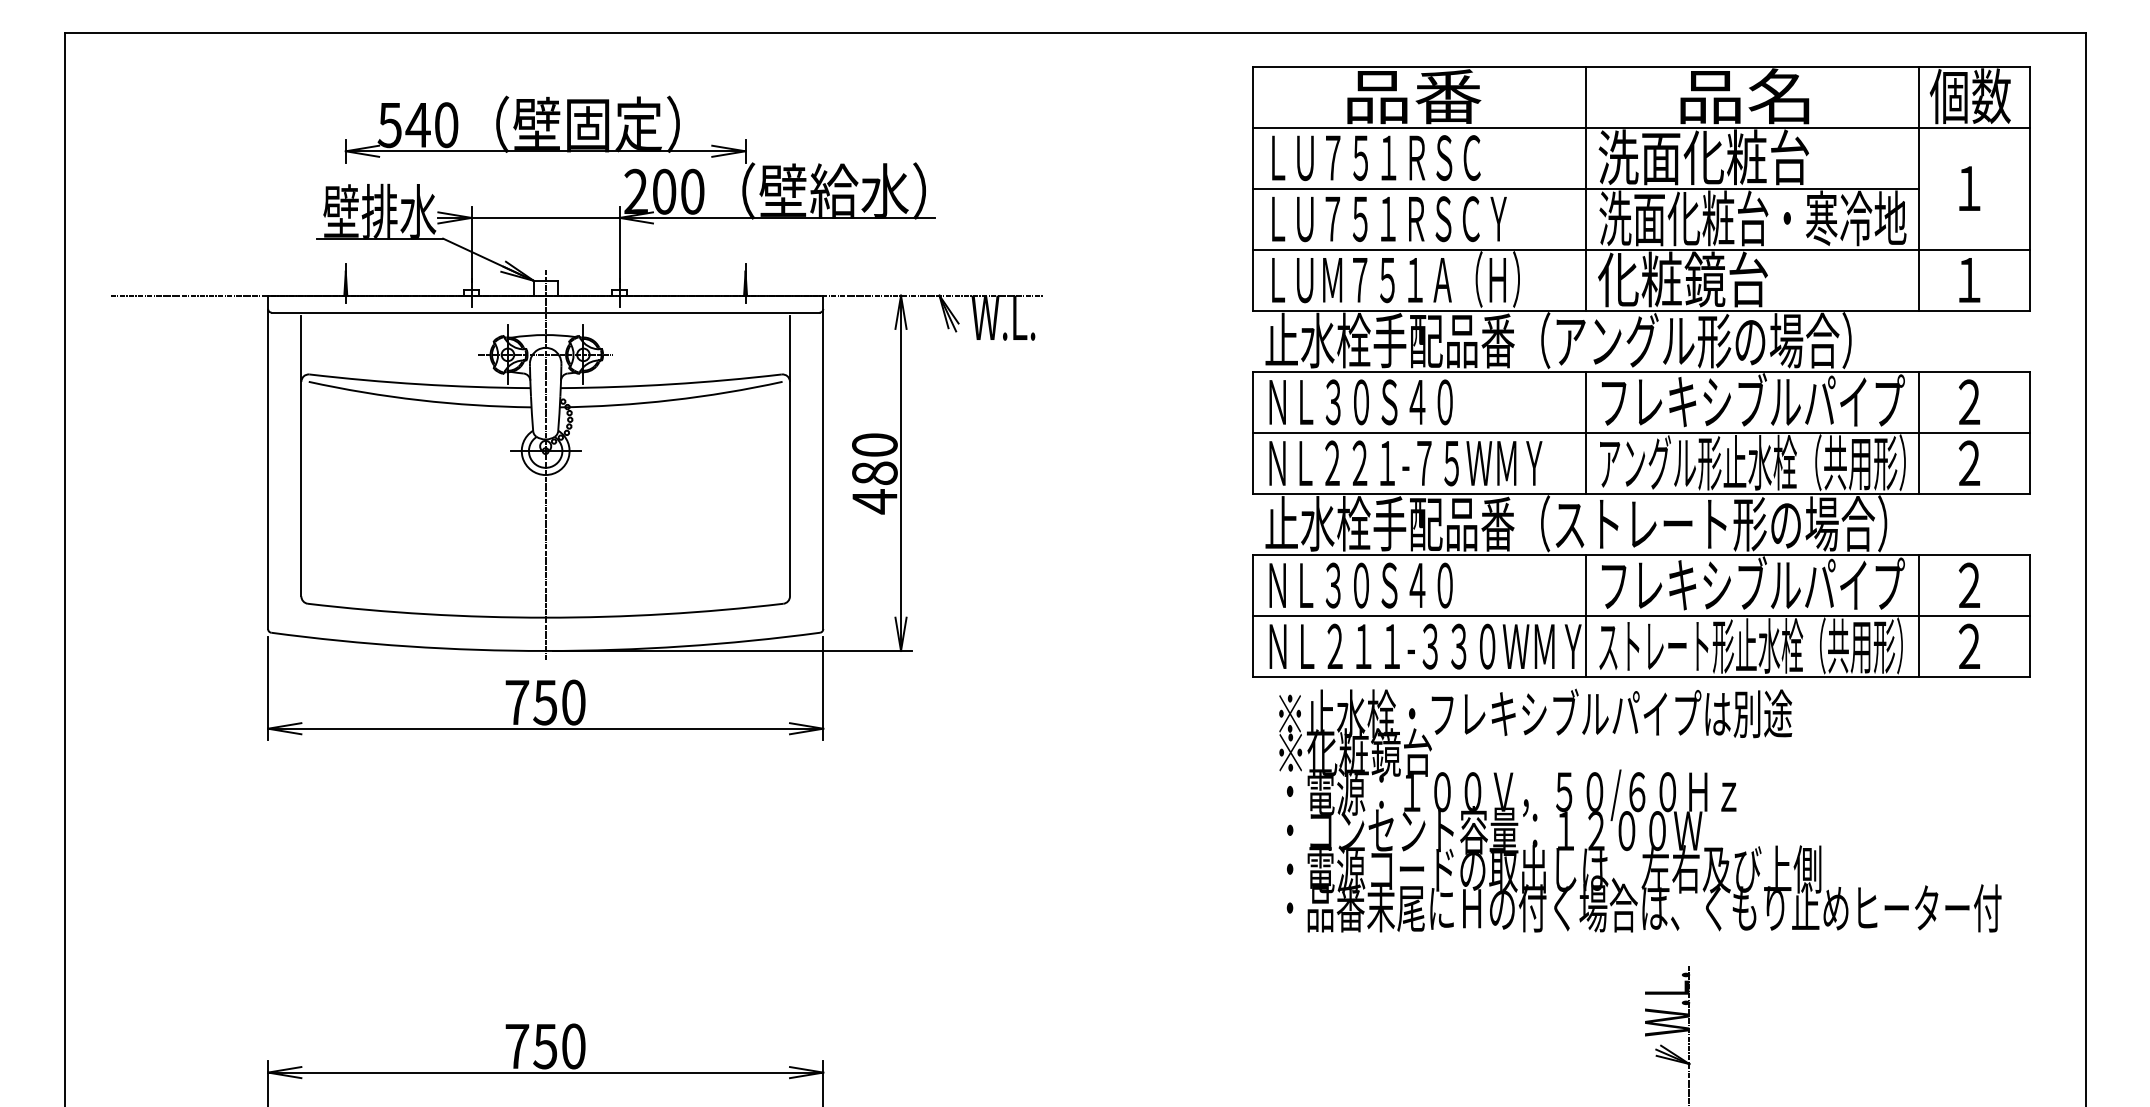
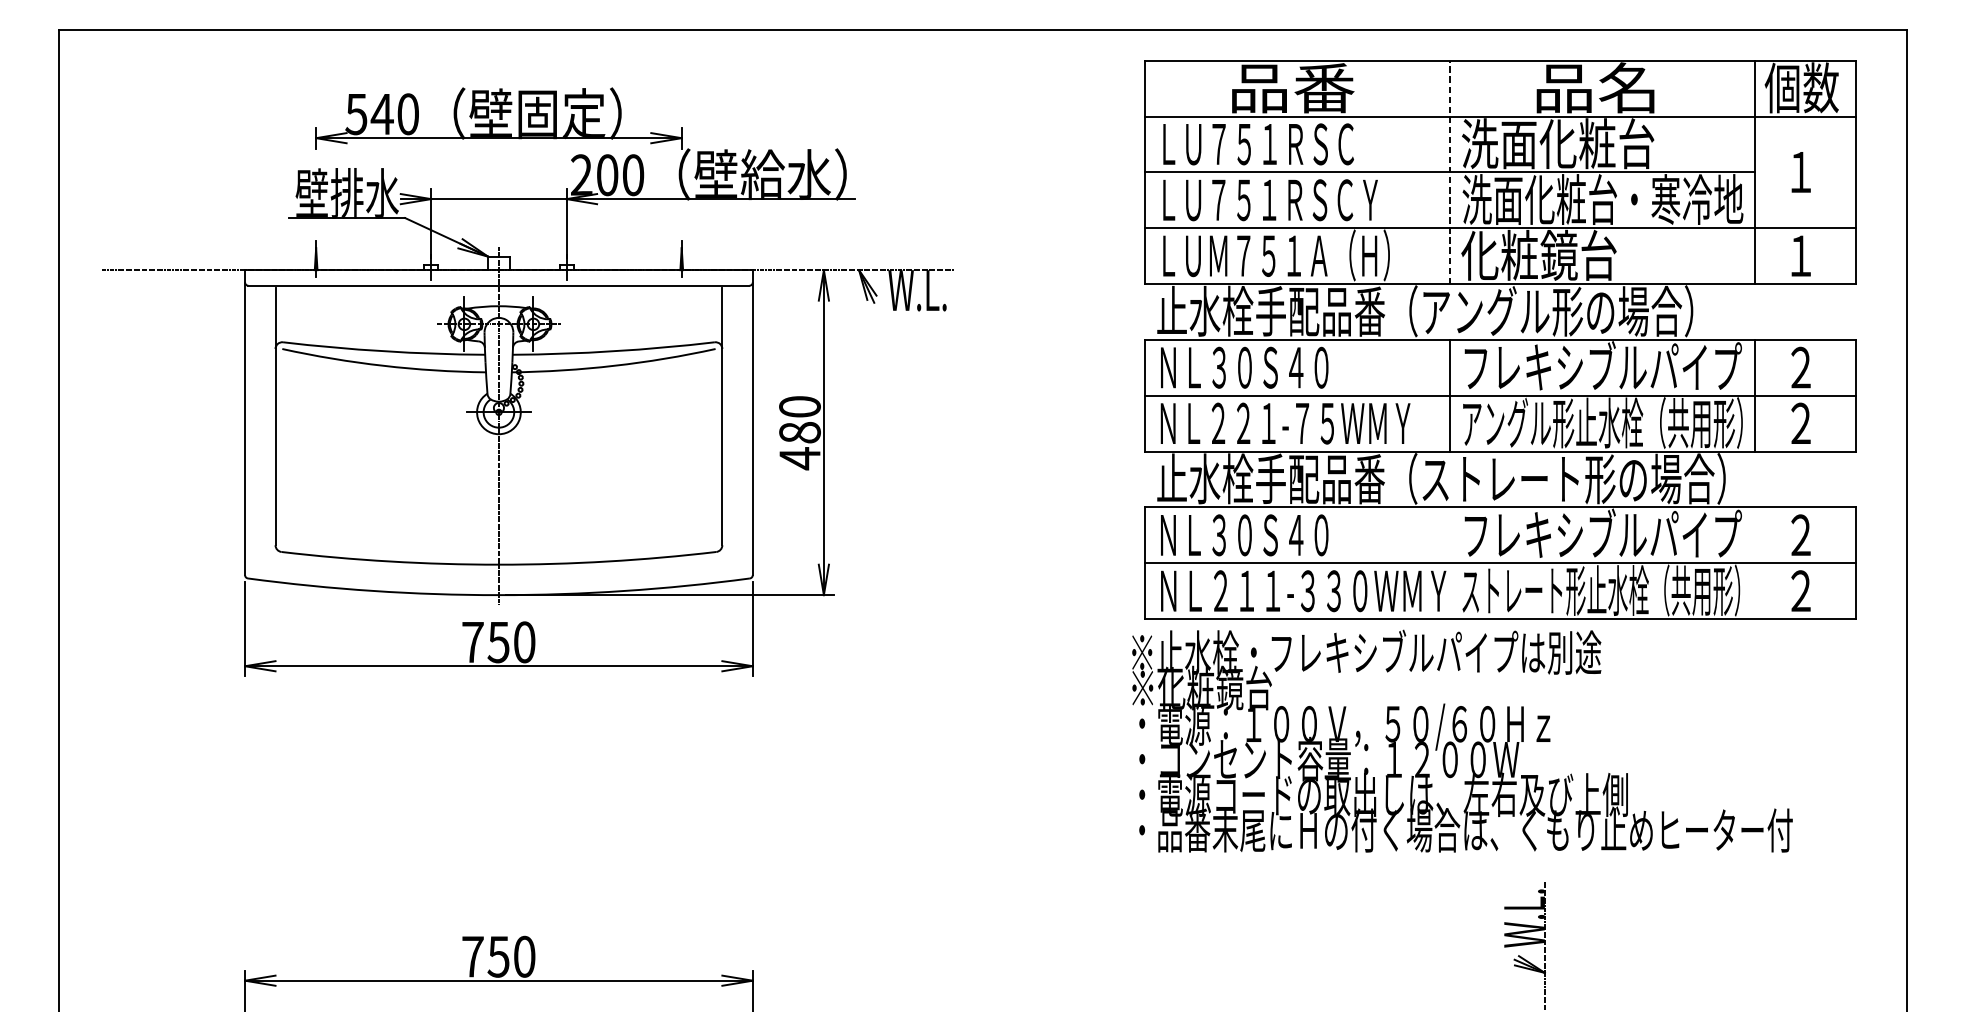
line: (1585, 188) -> (1449, 172), solid -> dashed
line: (1585, 616) -> (1449, 563), removed
line: (1918, 616) -> (1754, 563), removed
text: (1640, 810) -> (1462, 741), moved

